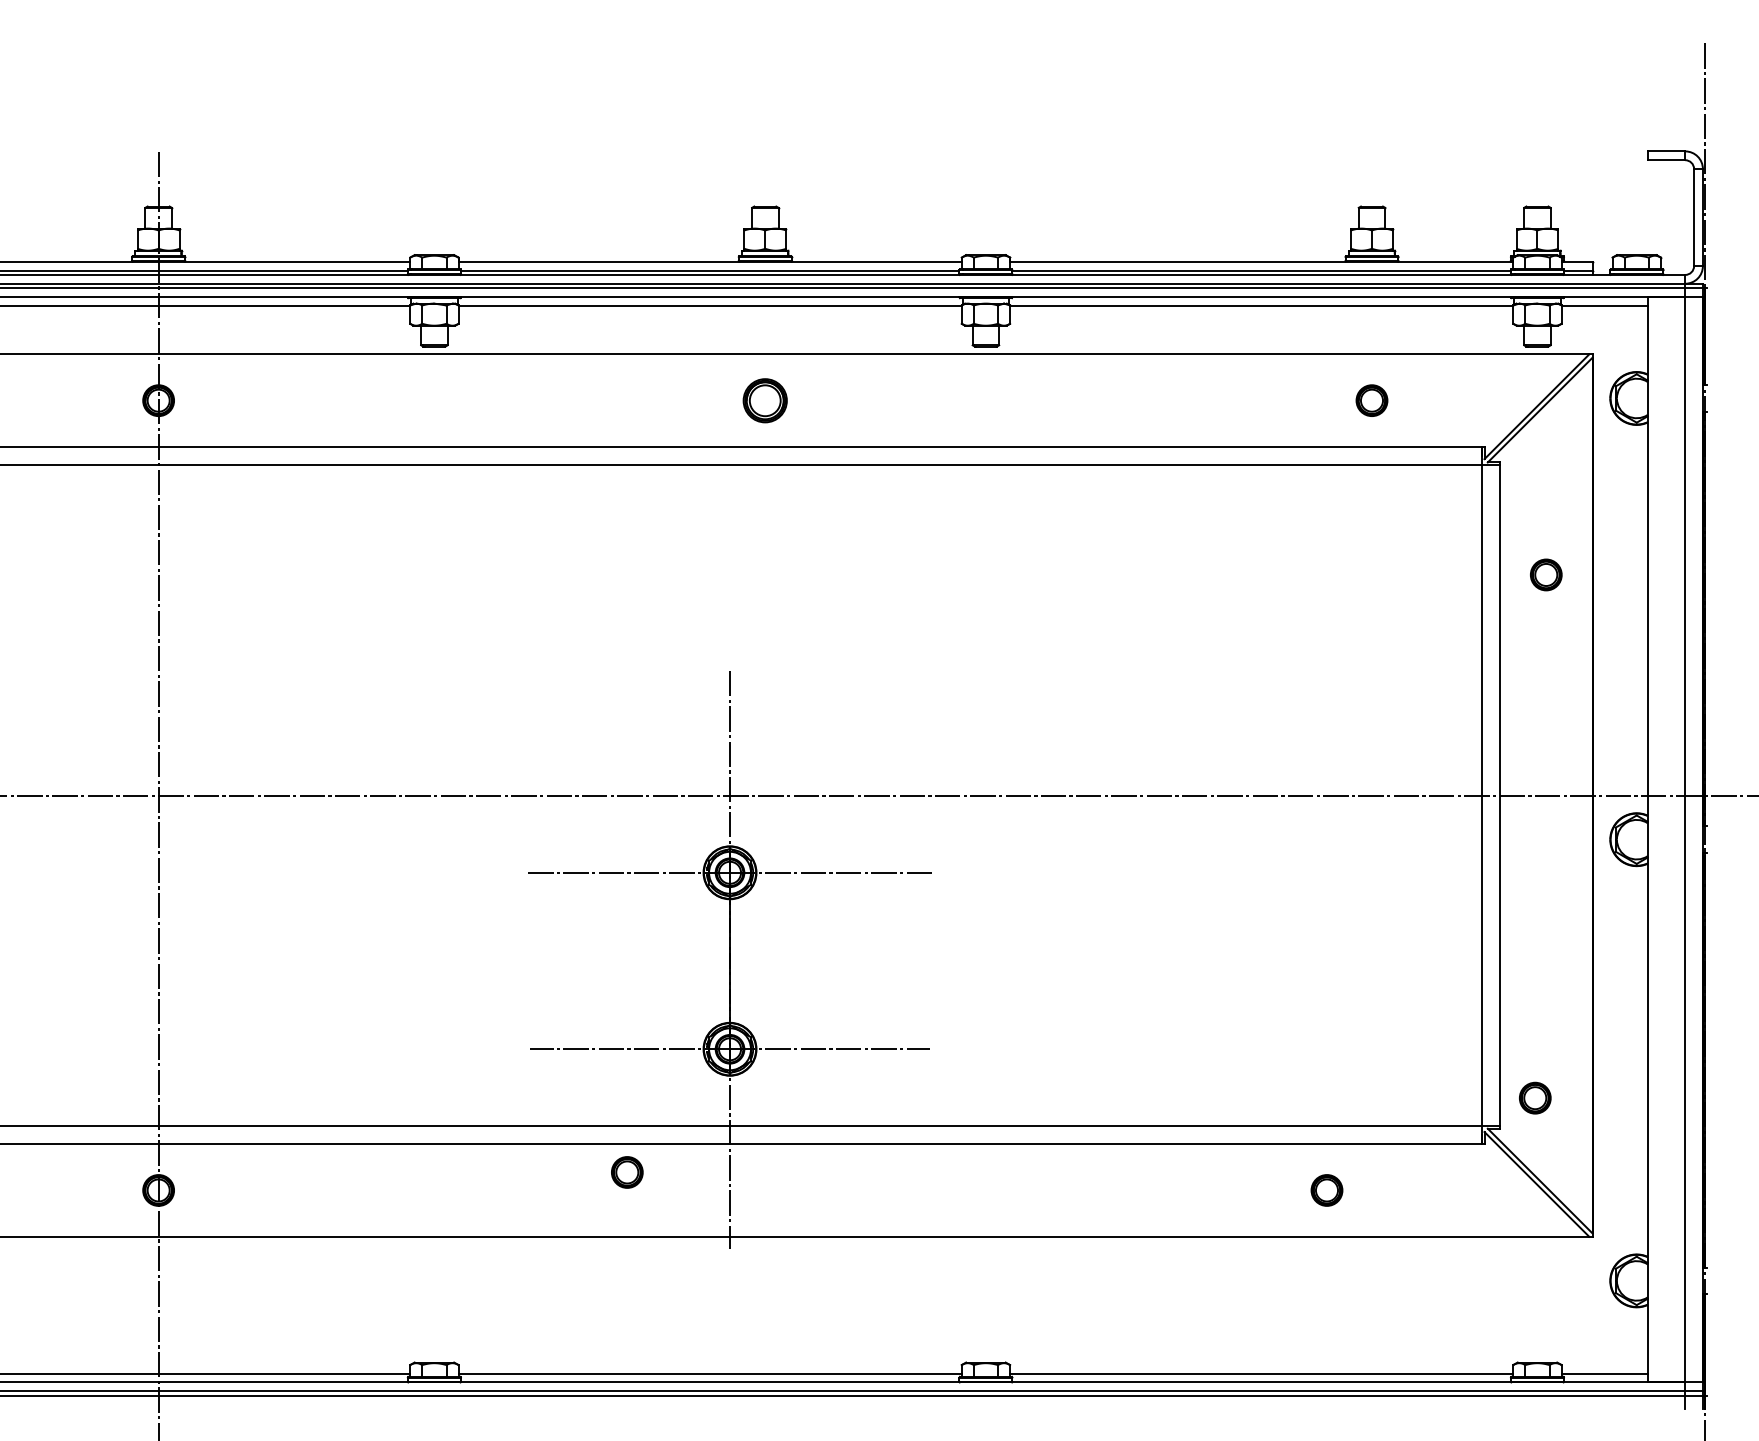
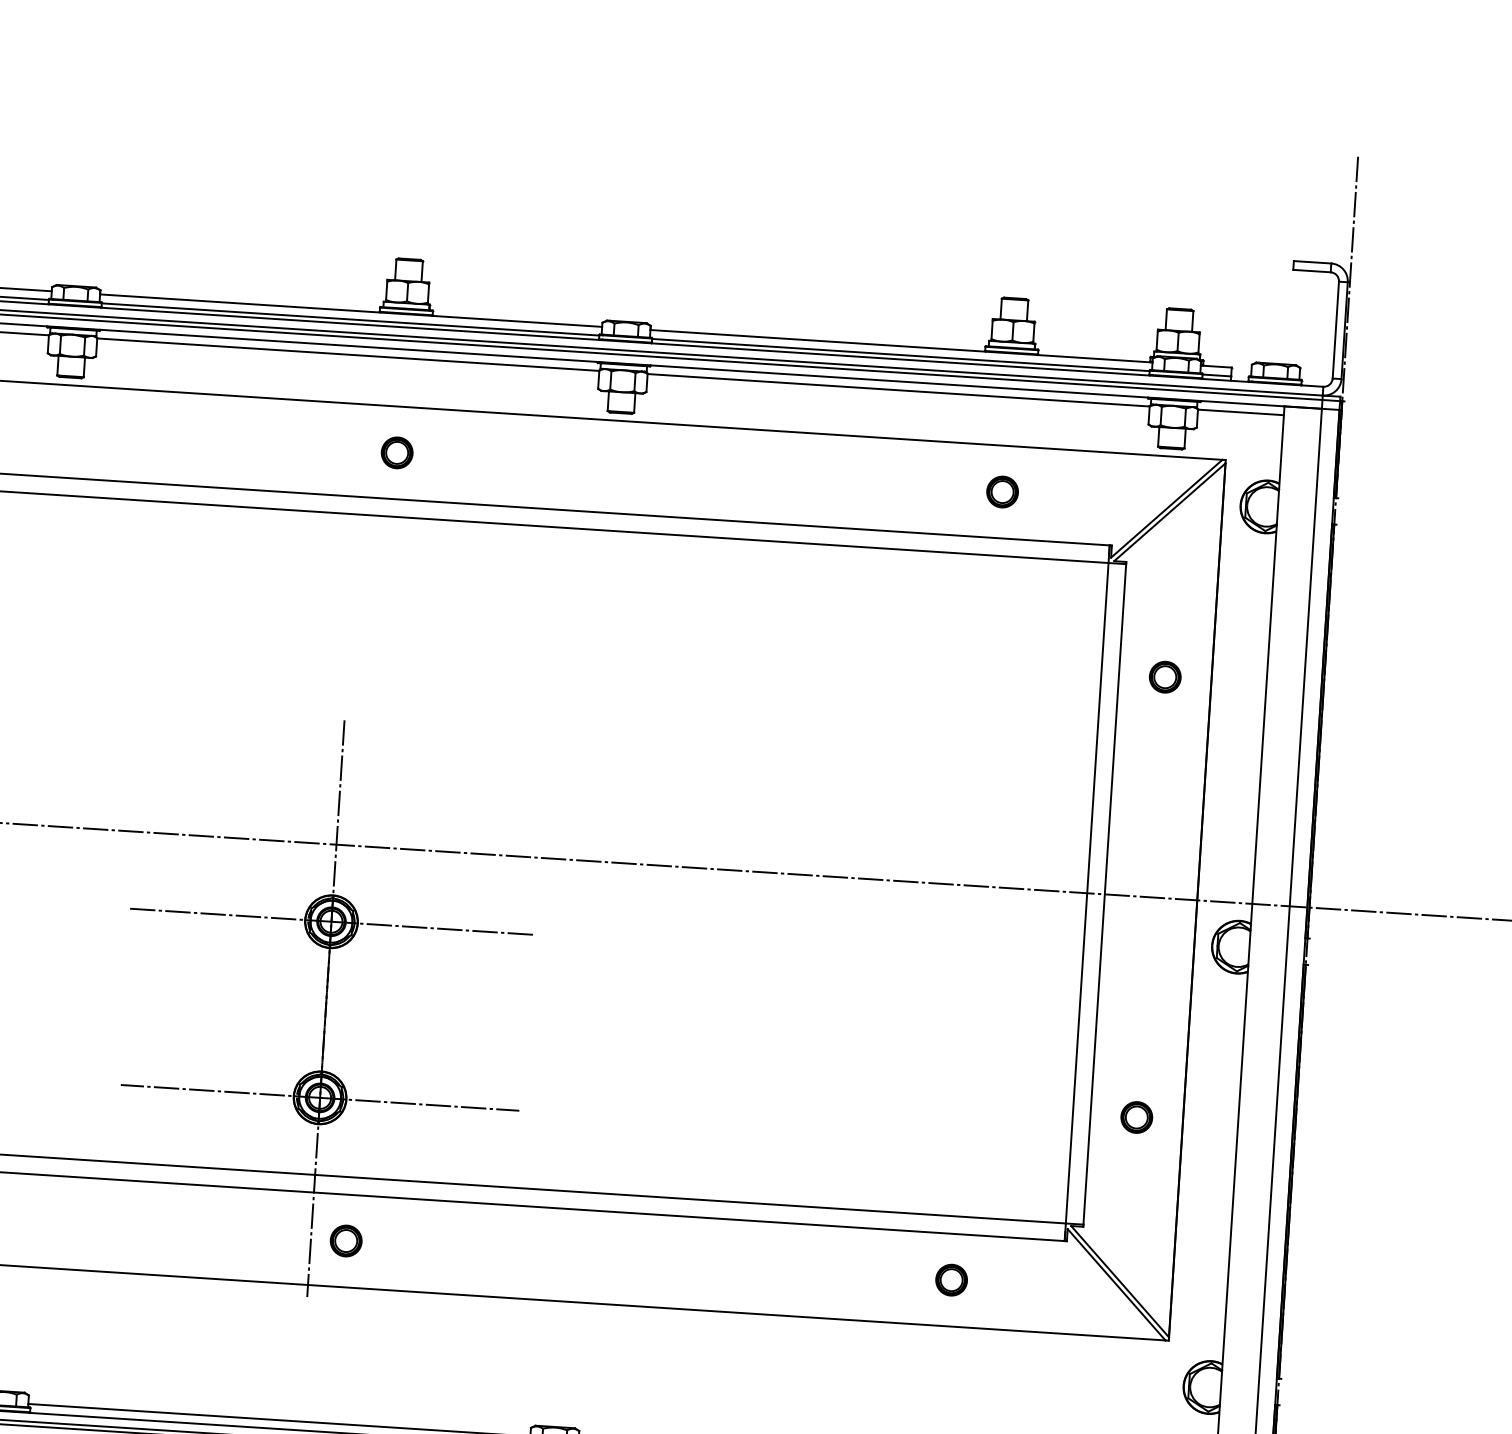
part: (765, 400) -> (397, 452), size x0.71
part: (1535, 1097) -> (1137, 1116), moved
part: (627, 1172) -> (346, 1241), moved
part: (1326, 1190) -> (951, 1280), moved

